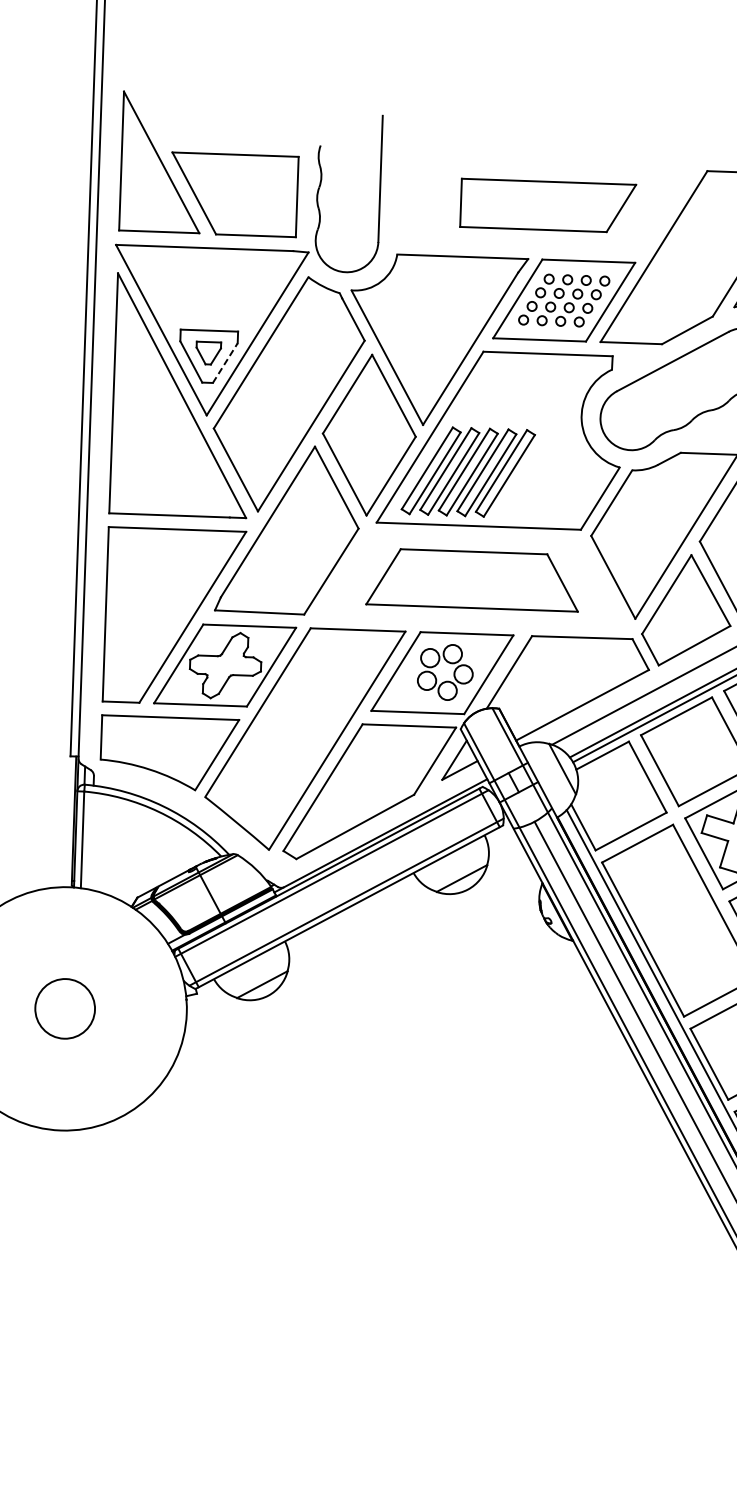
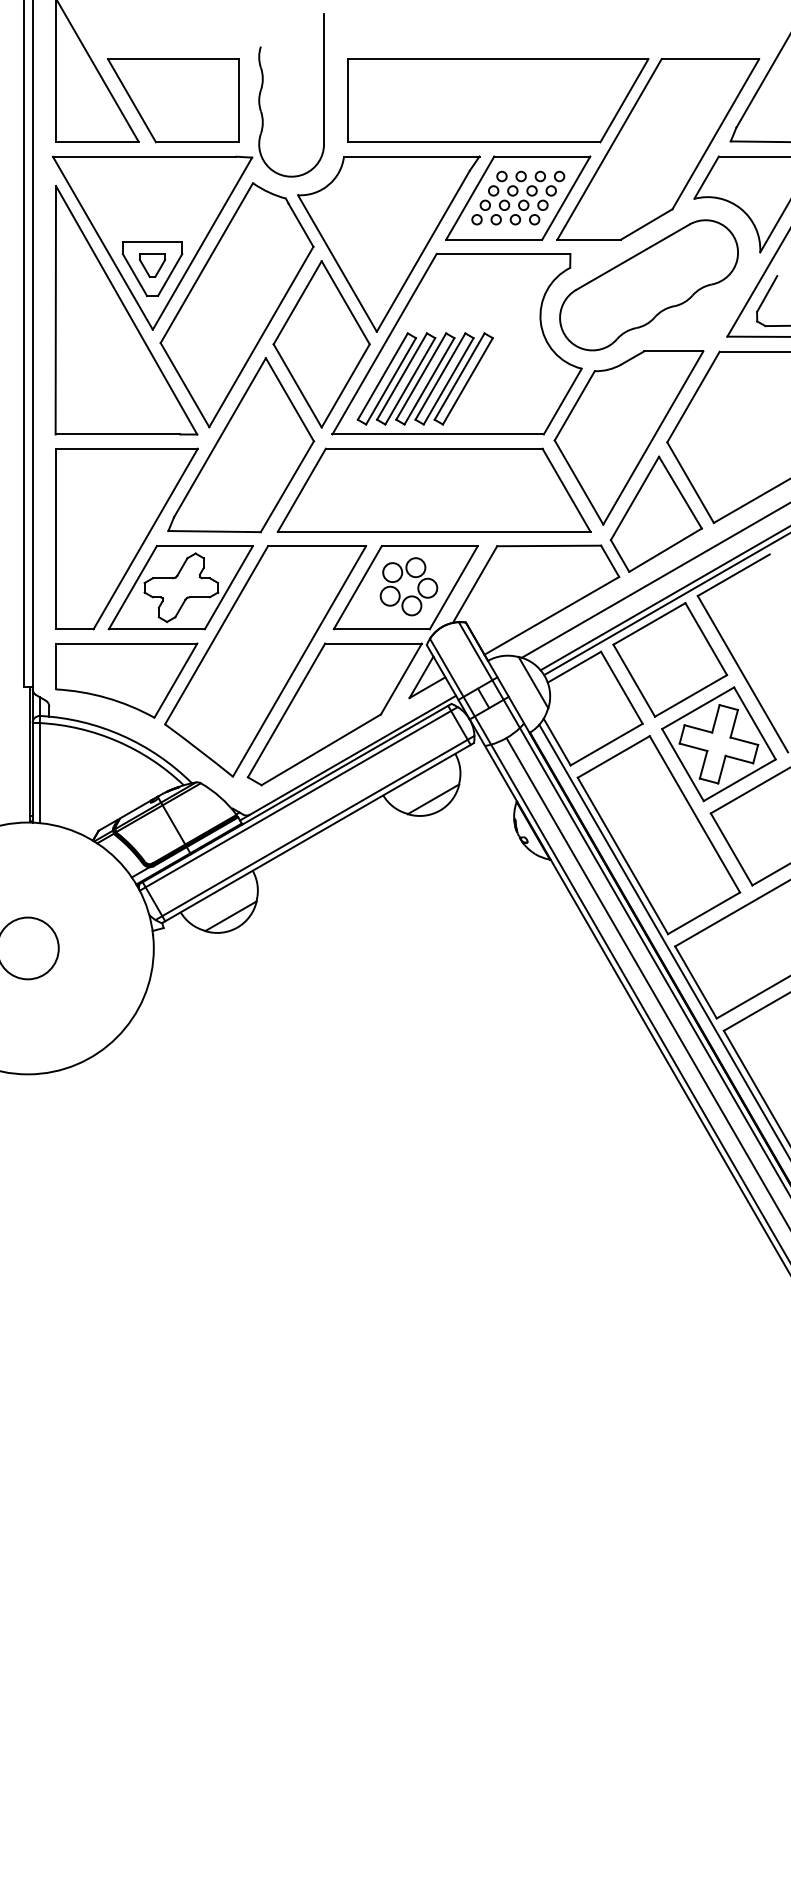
part: (548, 205) -> (498, 100), size x1.67
line: (225, 362) -> (170, 274), dashed -> solid
part: (472, 579) -> (433, 489), size x1.43

